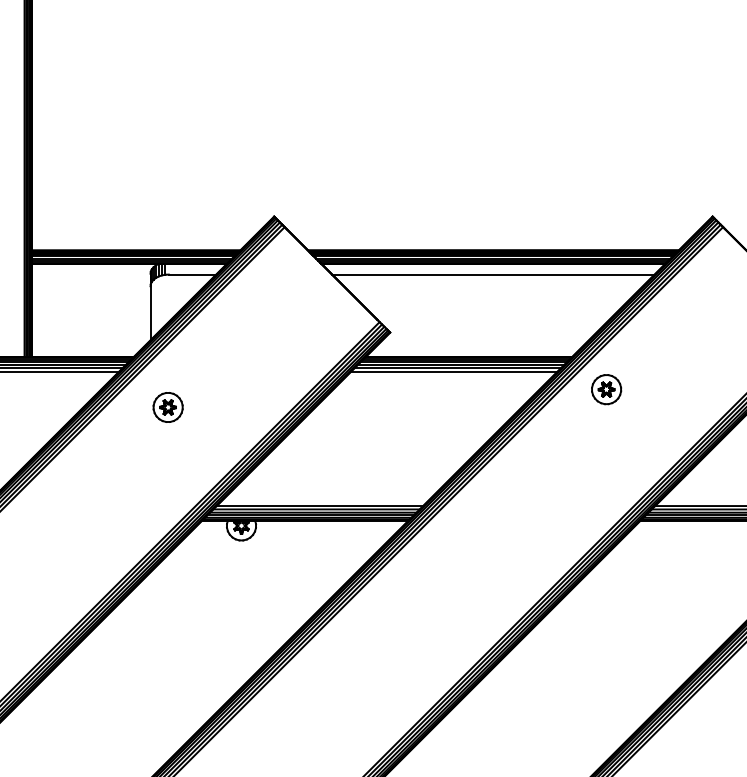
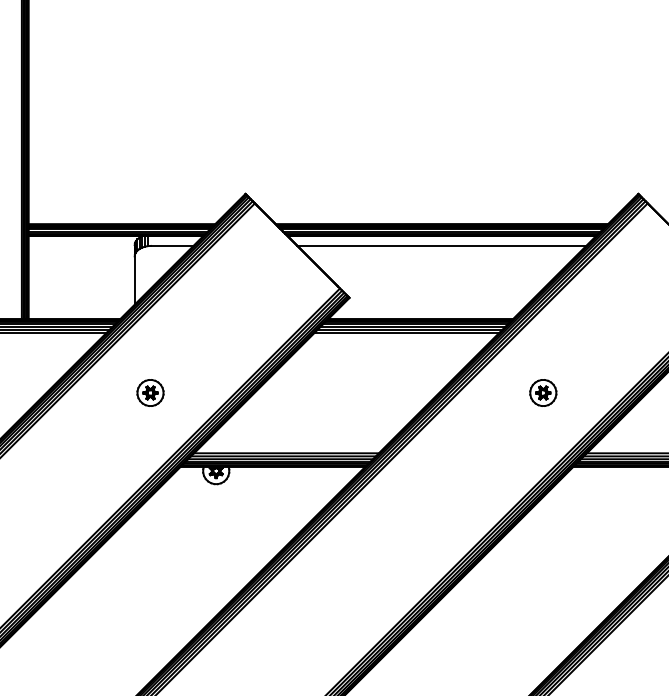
part: (606, 389) -> (543, 392), moved
part: (168, 406) -> (150, 392), moved

